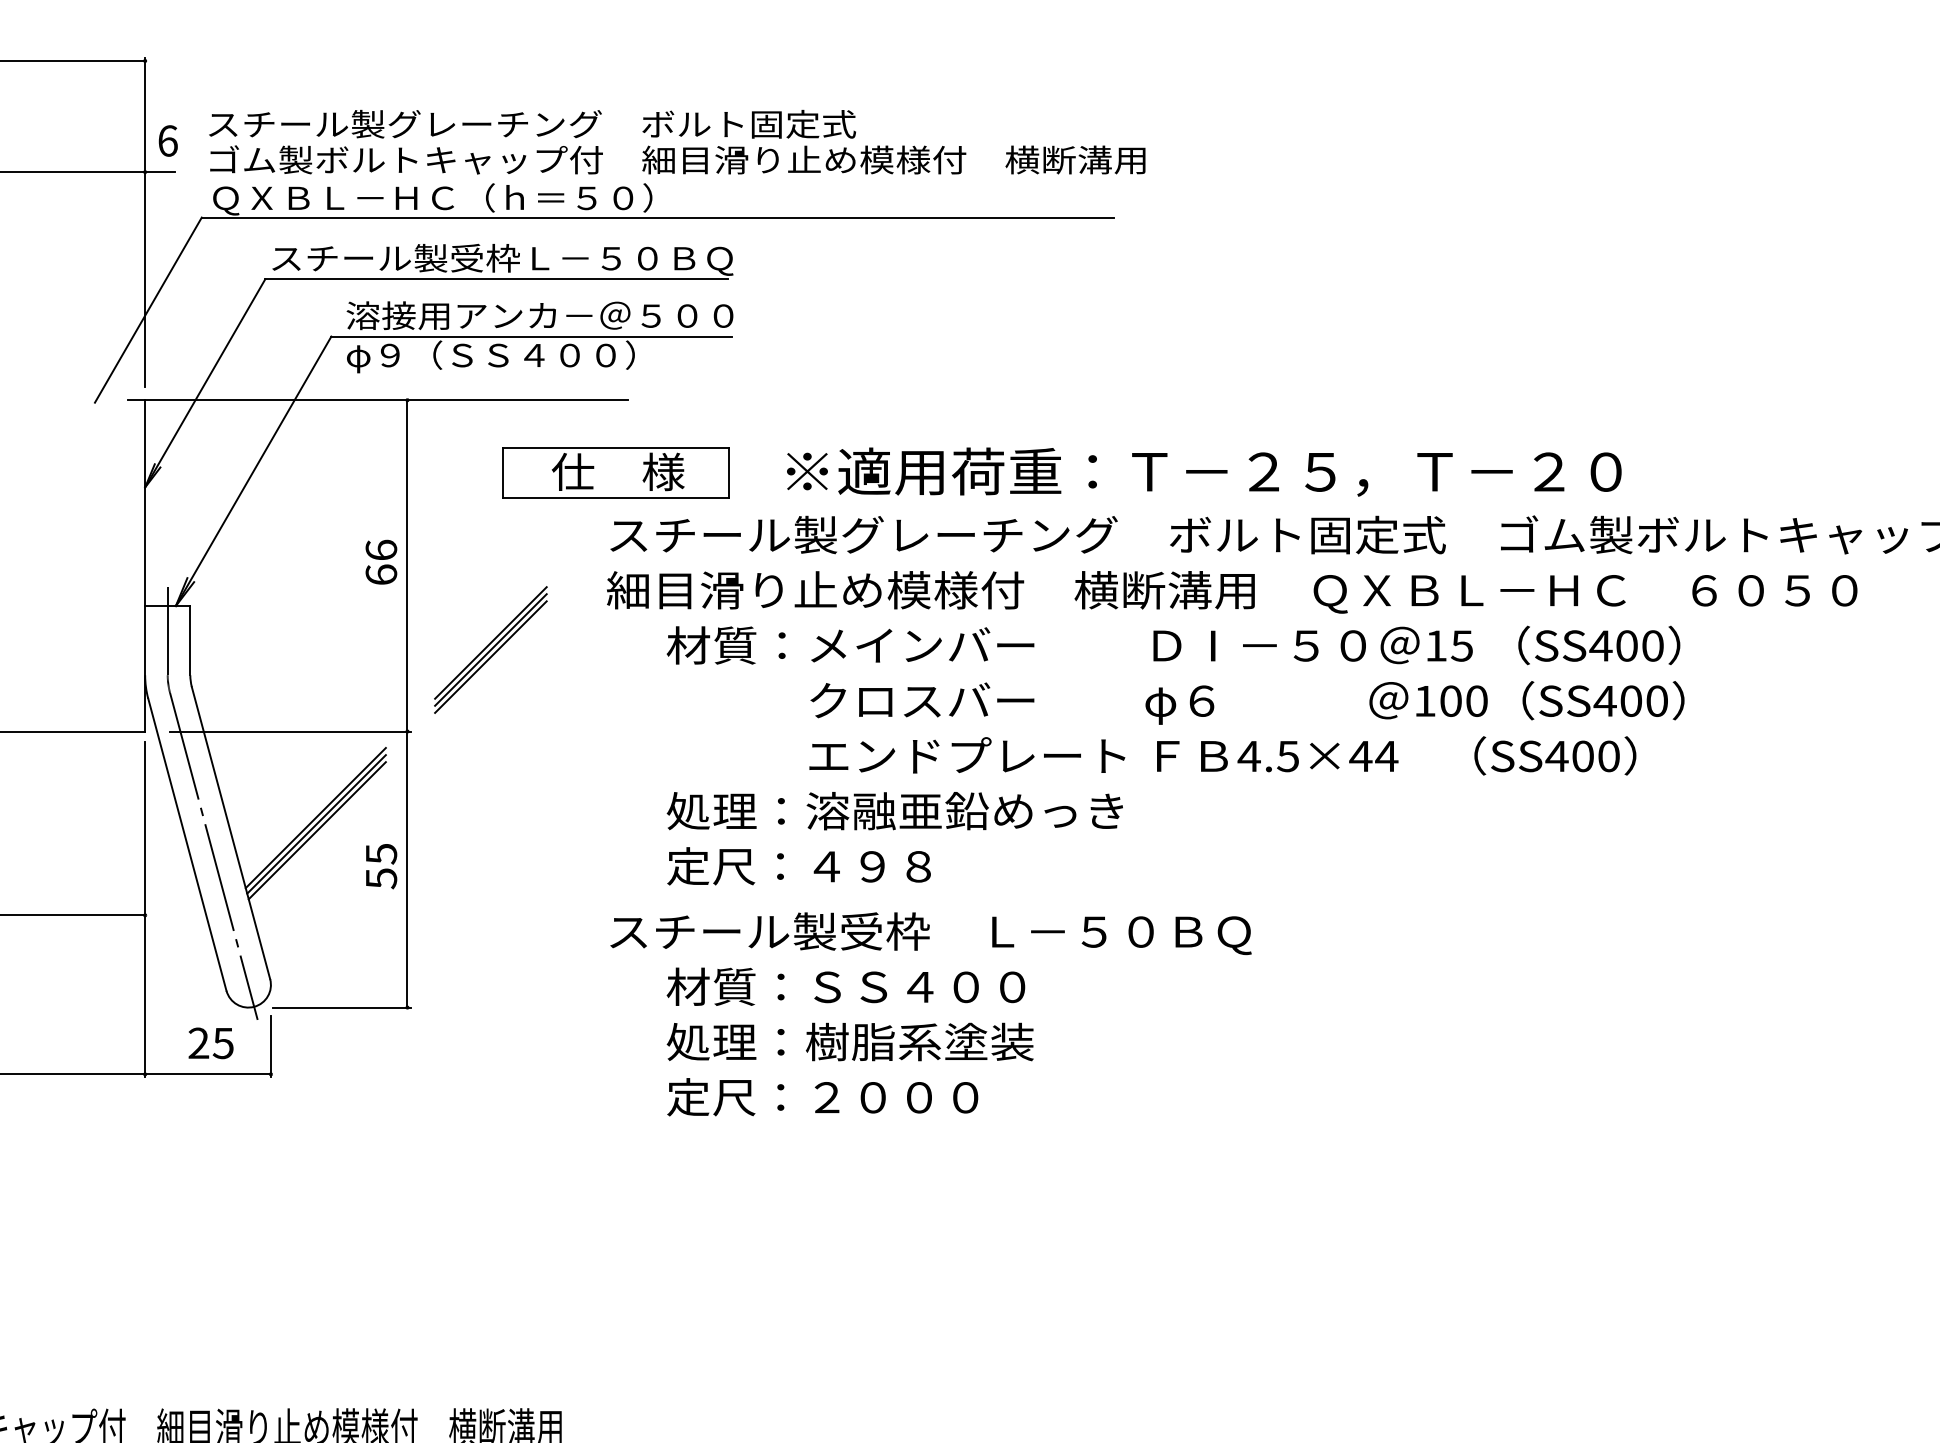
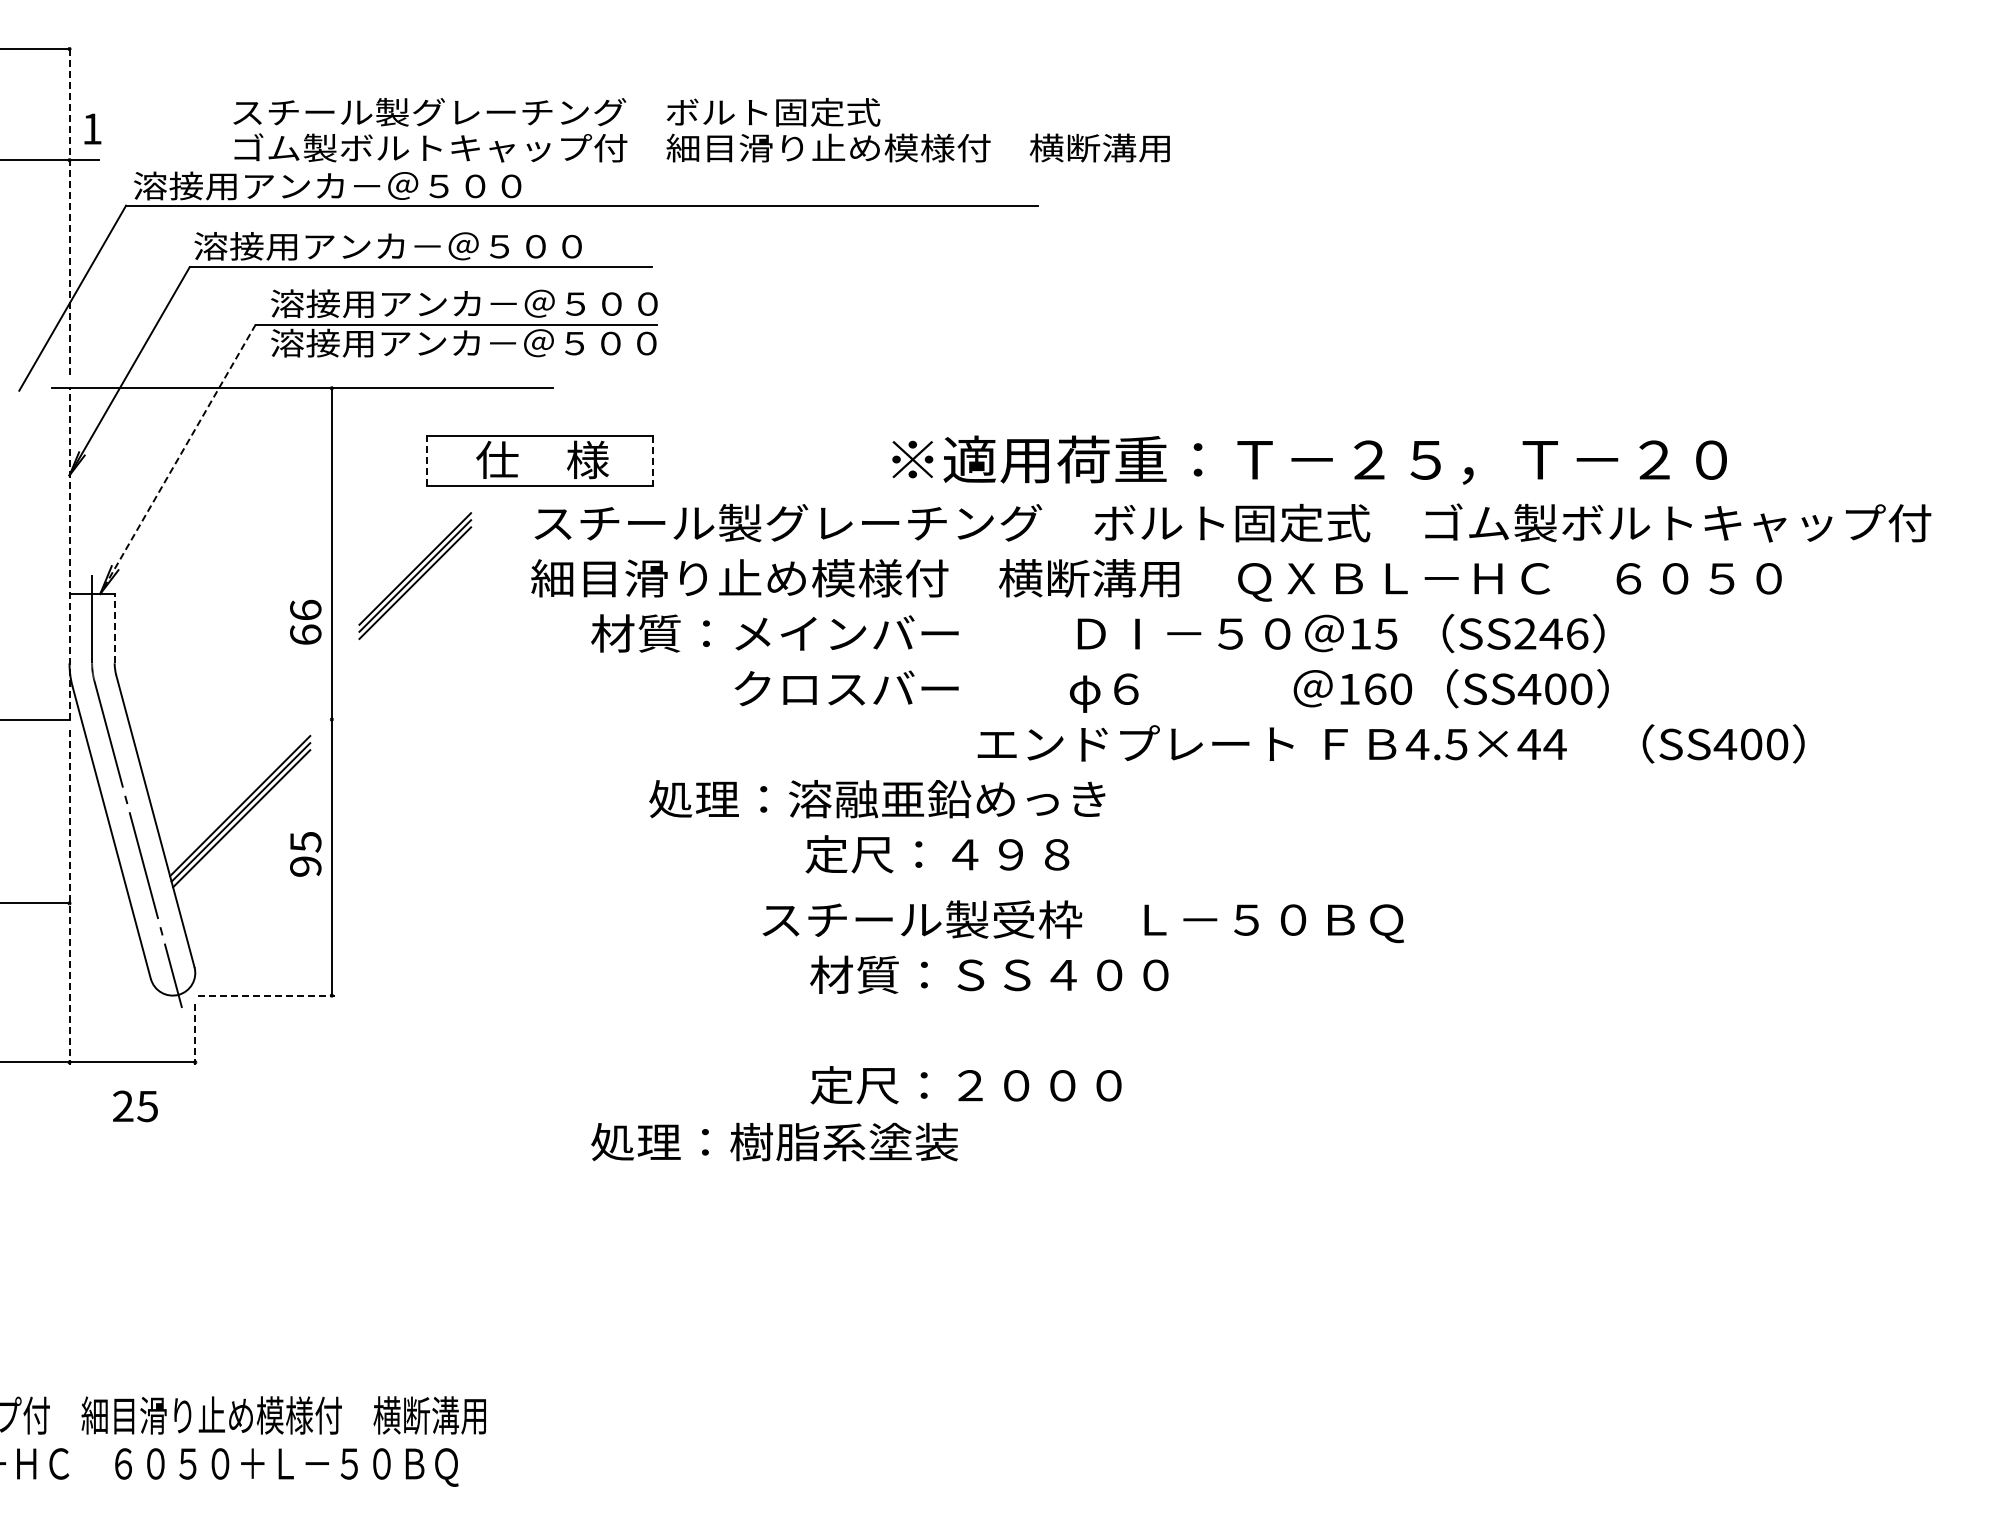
text: (168, 140) -> (92, 128), 6 -> 1
text: (677, 142) -> (701, 130), moved
text: (431, 199) -> (355, 187), ＱＸＢＬ－ＨＣ（ｈ＝５０） -> 溶接用アンカ－＠５００
line: (145, 222) -> (69, 210), solid -> dashed
text: (501, 259) -> (425, 247), スチール製受枠Ｌ－５０ＢＱ -> 溶接用アンカ－＠５００
text: (539, 356) -> (463, 344), φ９（ＳＳ４００） -> 溶接用アンカ－＠５００
line: (253, 471) -> (177, 459), solid -> dashed
text: (1204, 471) -> (1309, 459), moved
line: (503, 472) -> (427, 460), solid -> dashed
line: (729, 473) -> (653, 461), solid -> dashed
text: (381, 561) -> (305, 621), moved
line: (145, 565) -> (69, 553), solid -> dashed
line: (190, 640) -> (114, 628), solid -> dashed
text: (1626, 645) -> (1550, 633), SS400 -> SS246
part: (491, 649) -> (415, 575), moved
text: (1451, 700) -> (1375, 688), 100 -> 160
line: (290, 731) -> (214, 719), removed
text: (1222, 755) -> (1390, 743), moved
text: (895, 811) -> (877, 799), moved
text: (799, 866) -> (937, 854), moved
text: (381, 878) -> (305, 866), 55 -> 95
line: (145, 909) -> (69, 897), solid -> dashed
text: (930, 933) -> (1082, 921), moved
text: (846, 986) -> (989, 974), moved
line: (342, 1007) -> (266, 995), solid -> dashed
text: (850, 1041) -> (774, 1141), moved
text: (211, 1043) -> (135, 1106), moved
line: (271, 1046) -> (195, 1034), solid -> dashed
text: (822, 1097) -> (965, 1085), moved

